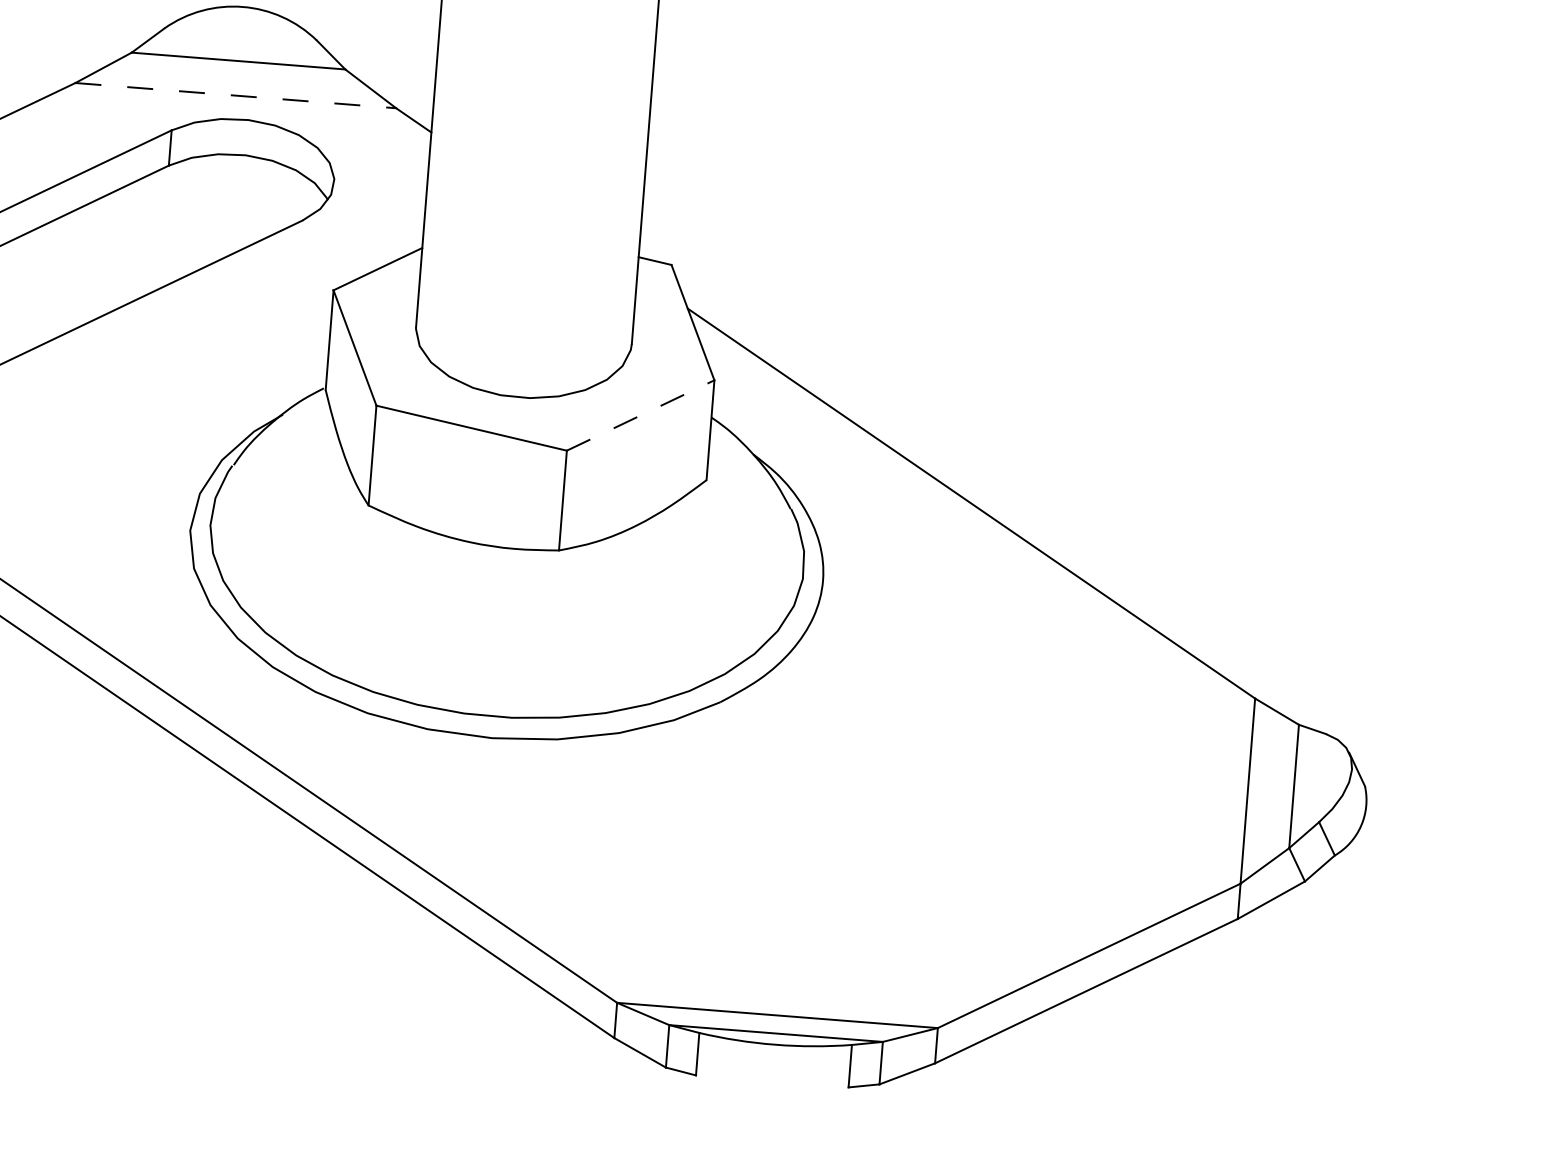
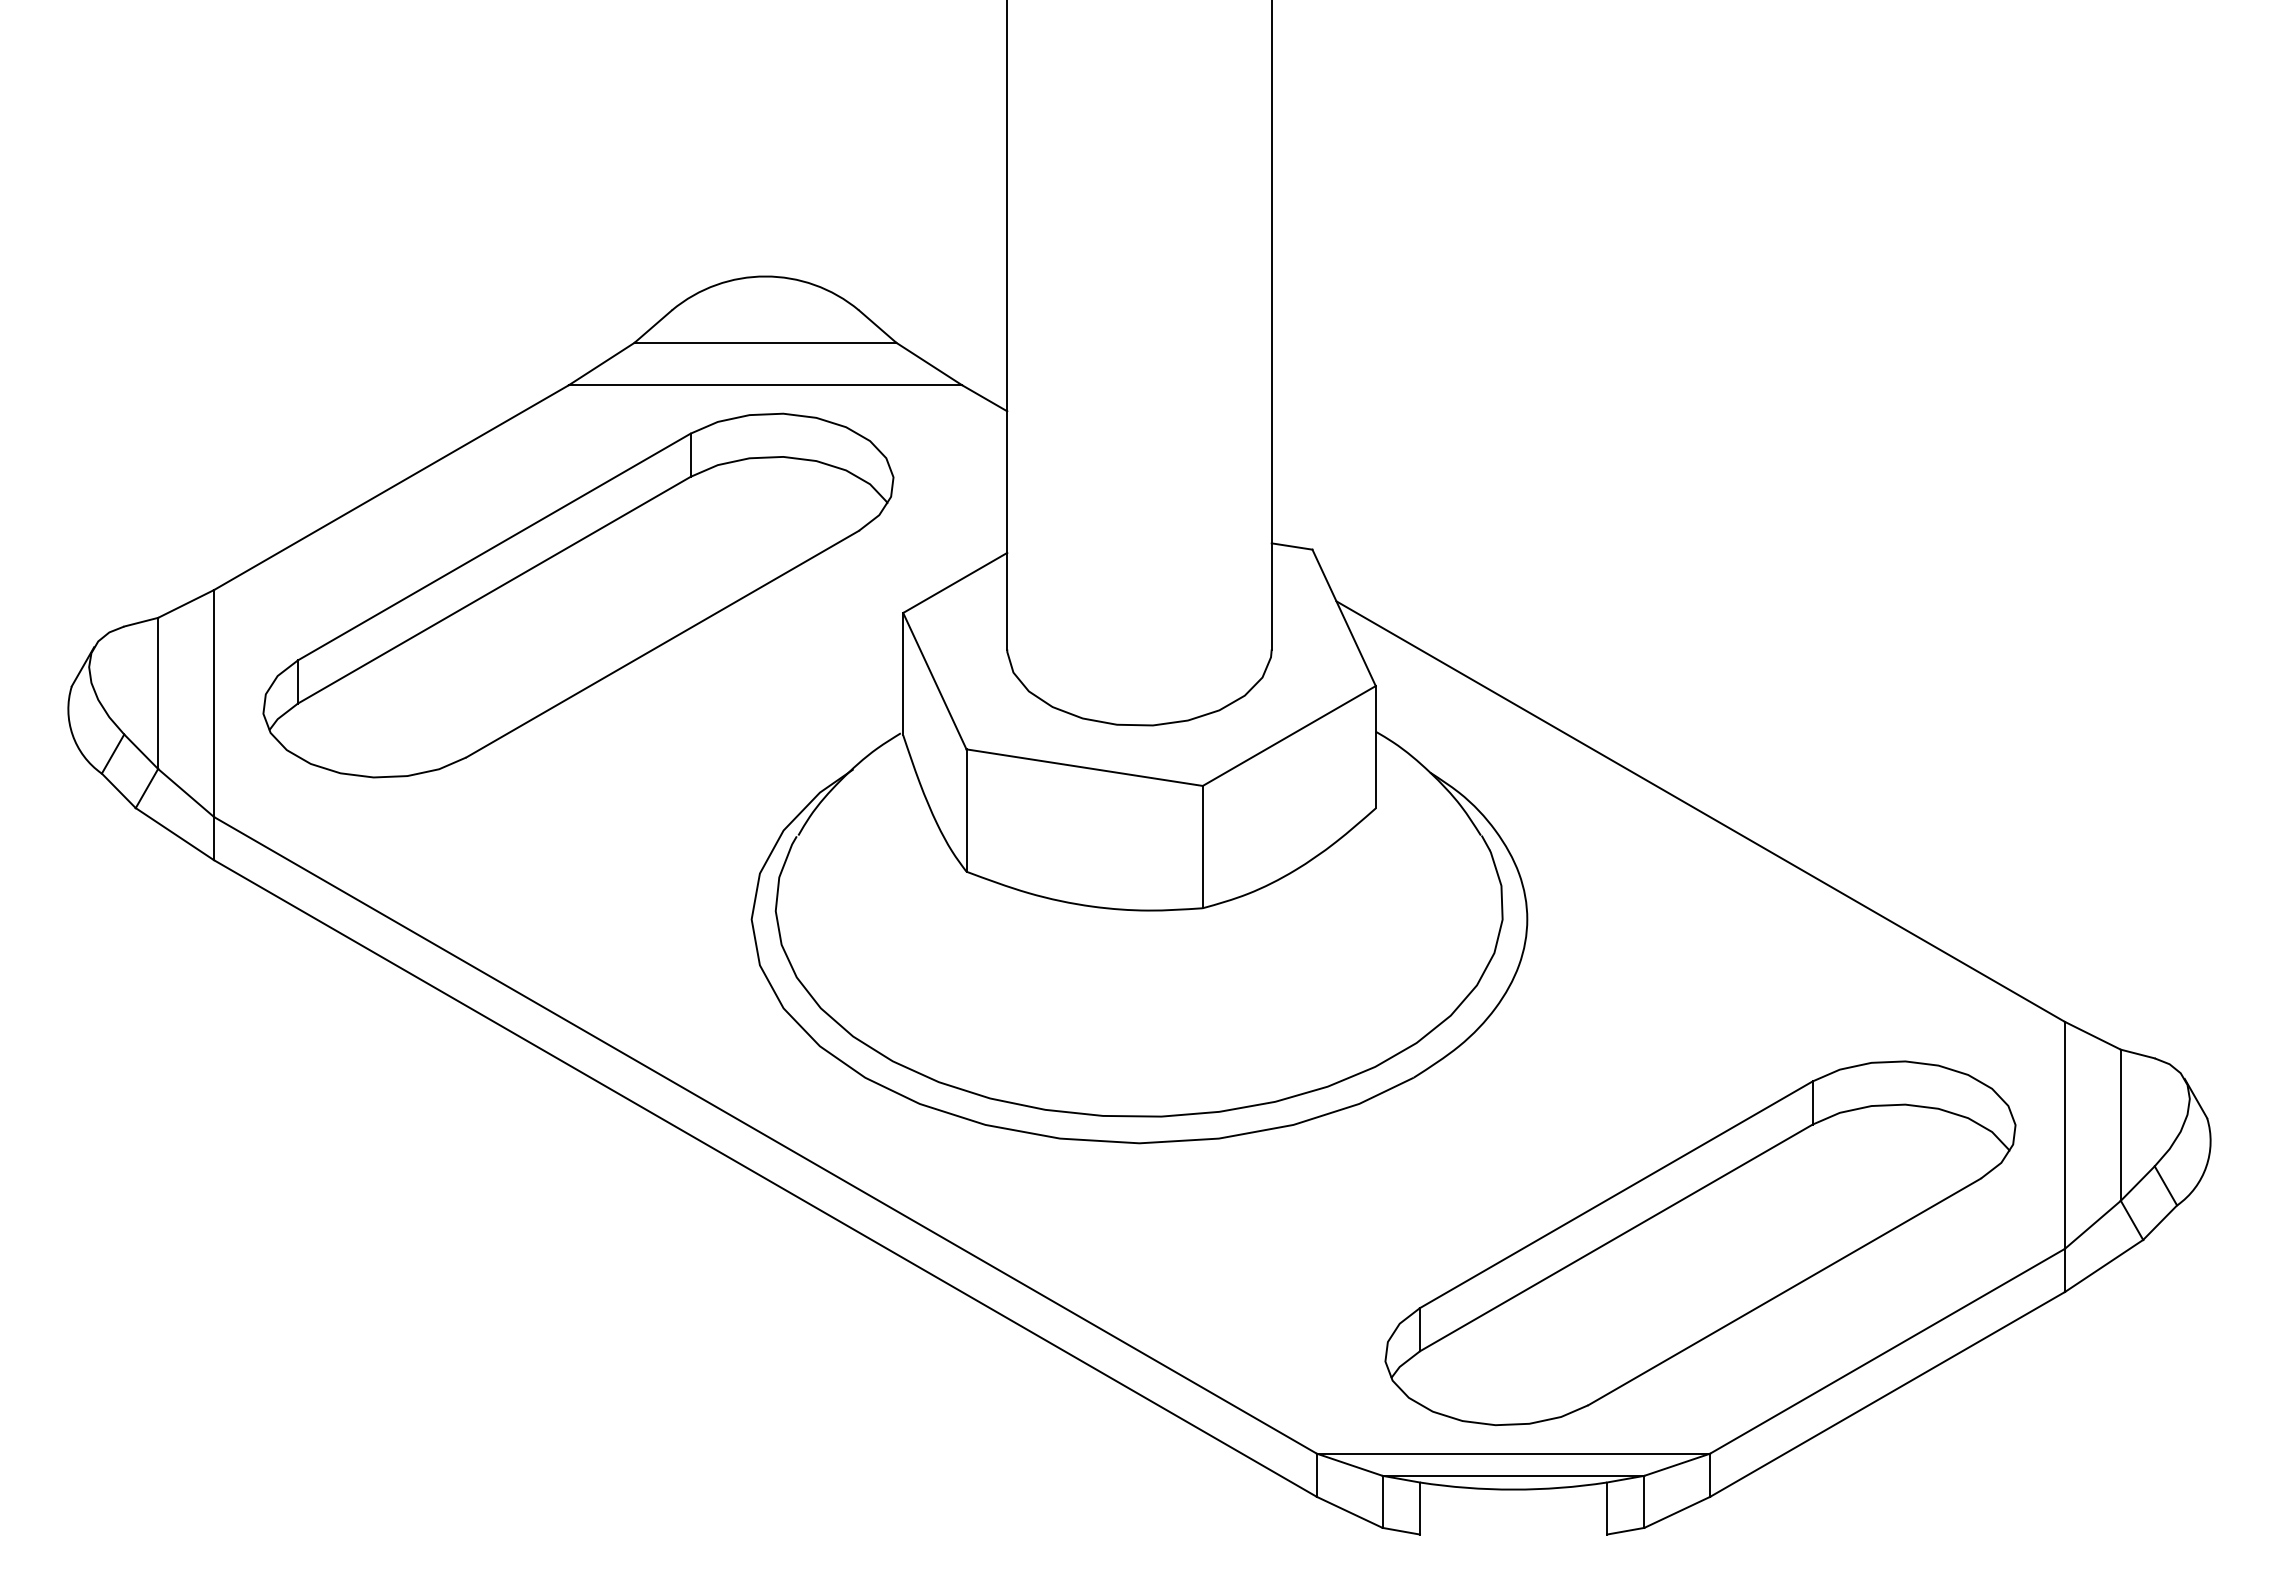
line: (235, 95) -> (765, 385), dashed -> solid
line: (640, 415) -> (1289, 736), dashed -> solid
part: (943, 855) -> (1700, 1243), added

